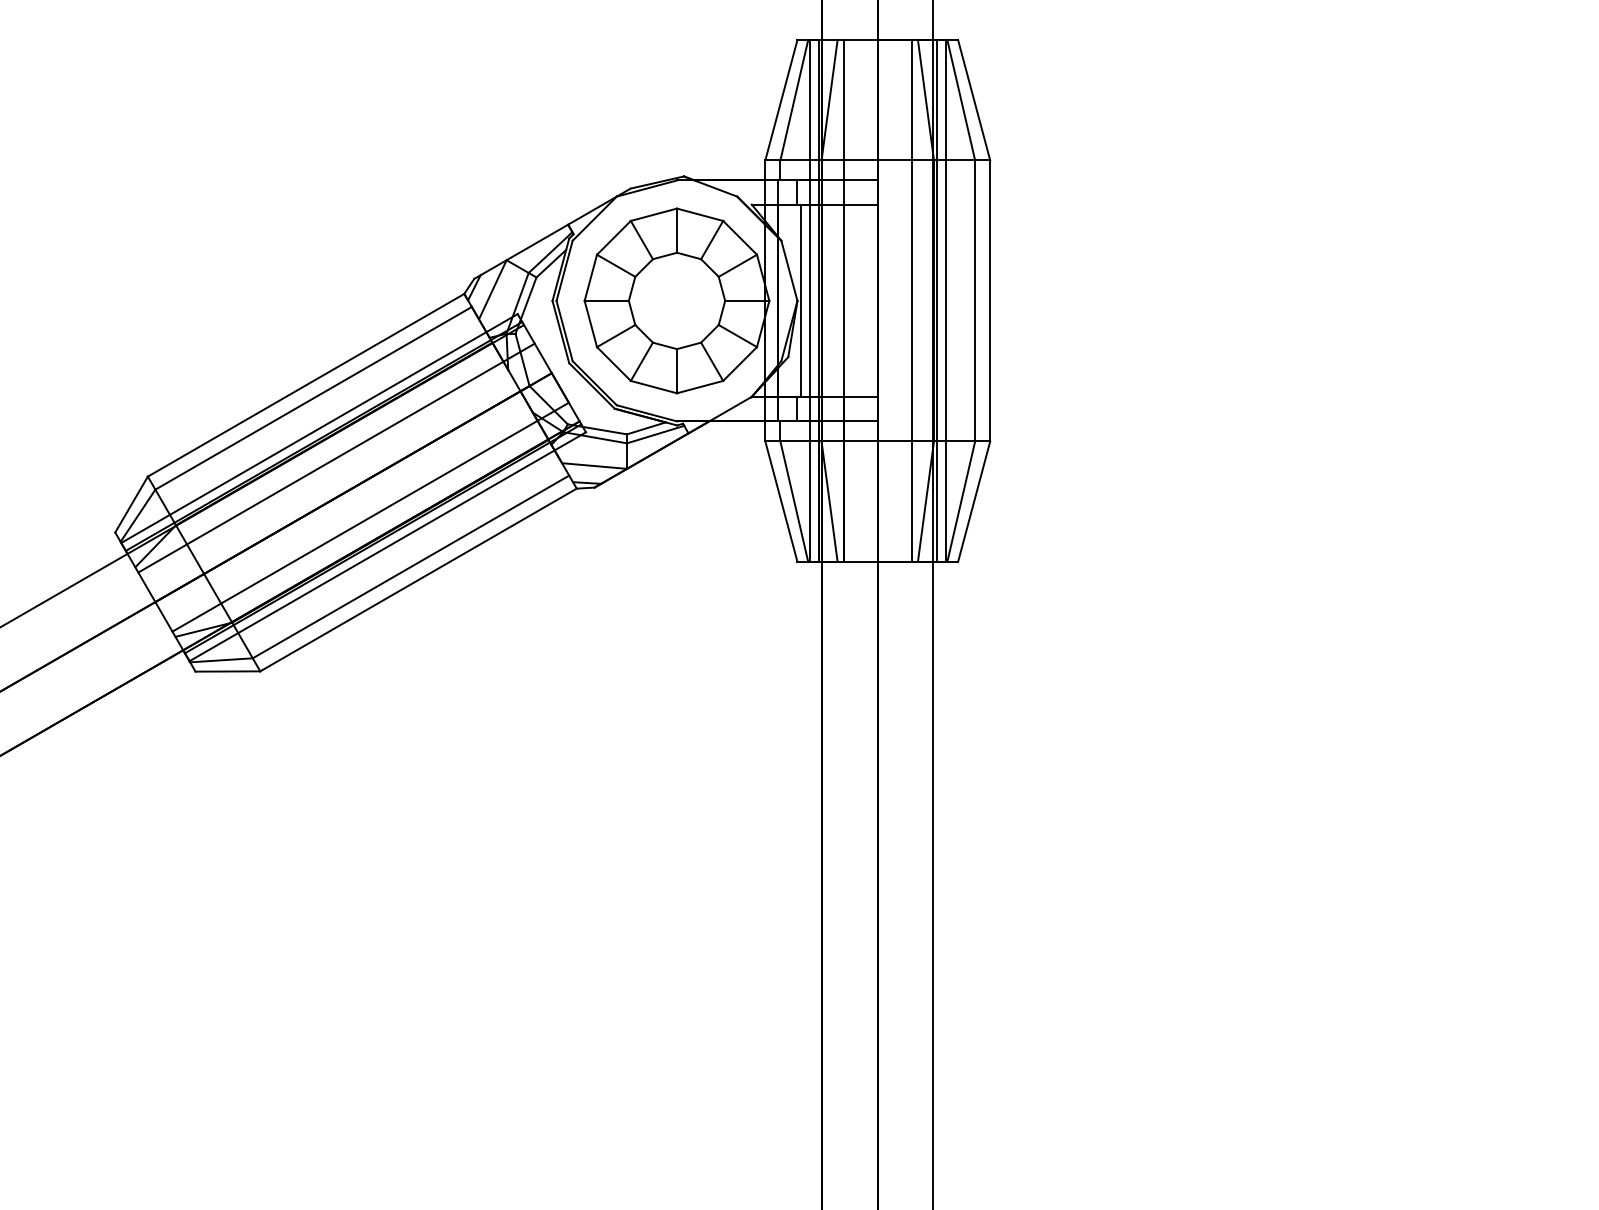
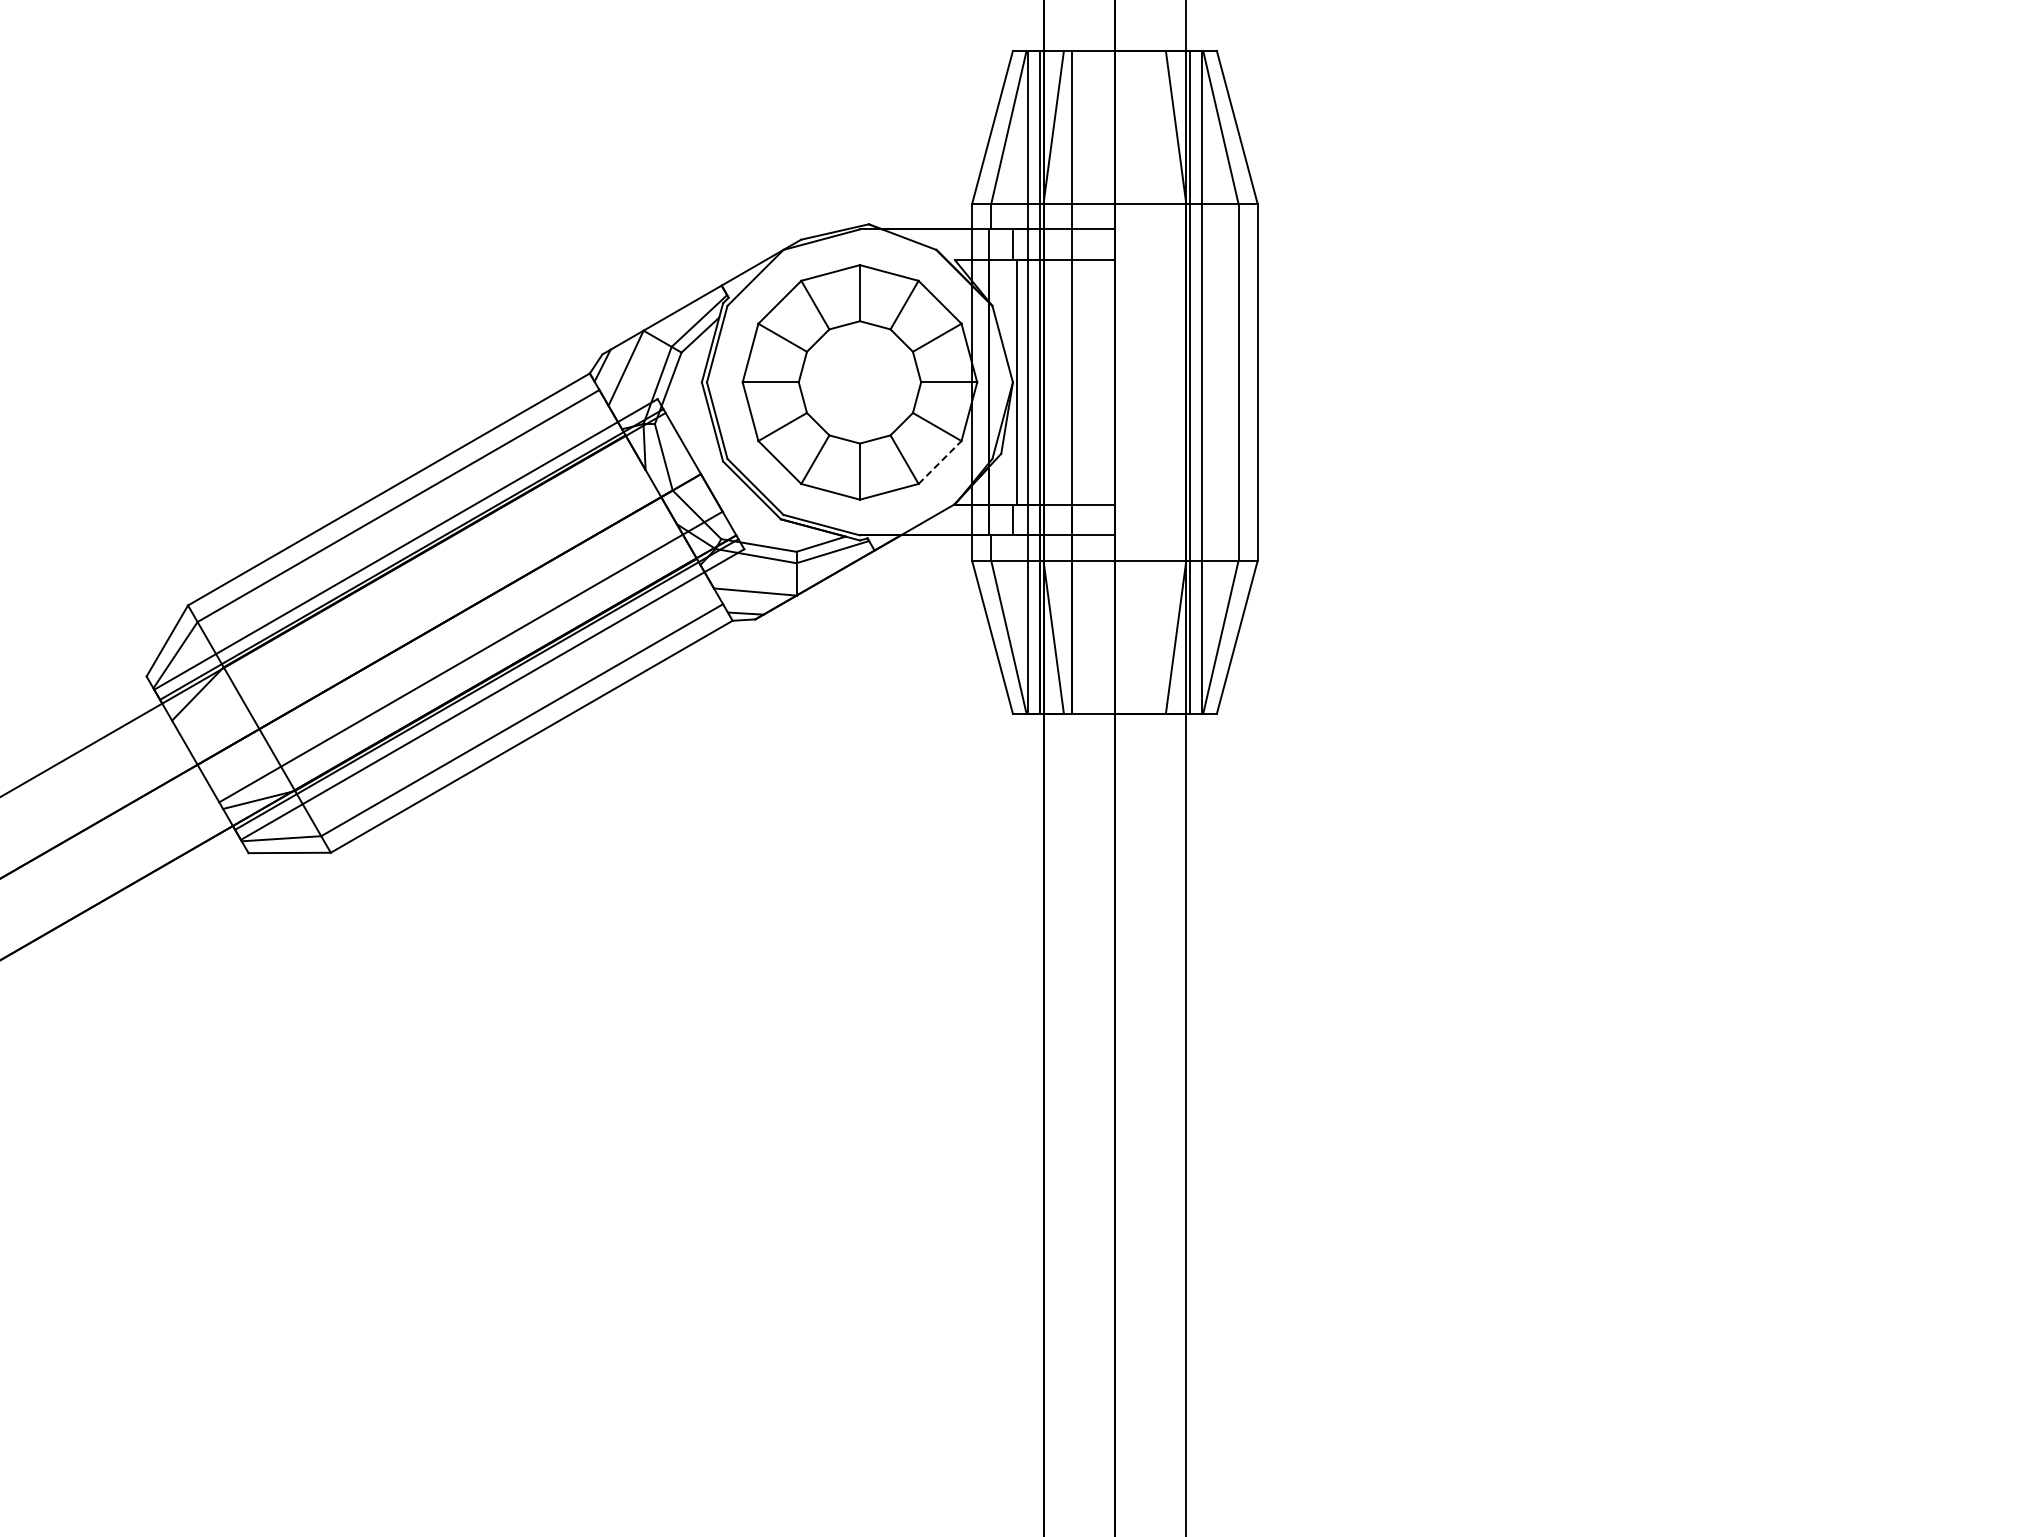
line: (912, 300) -> (1158, 381), removed
line: (740, 364) -> (940, 462), solid -> dashed
line: (336, 457) -> (427, 581), removed

